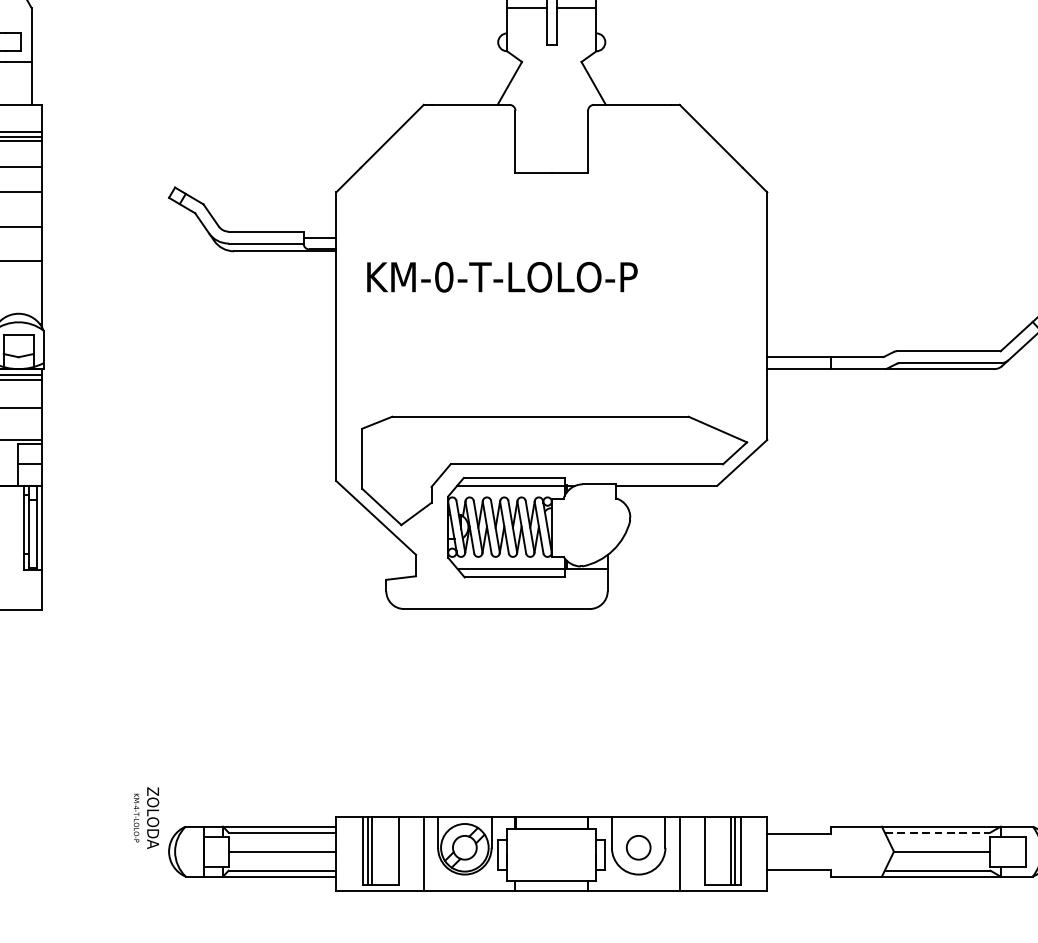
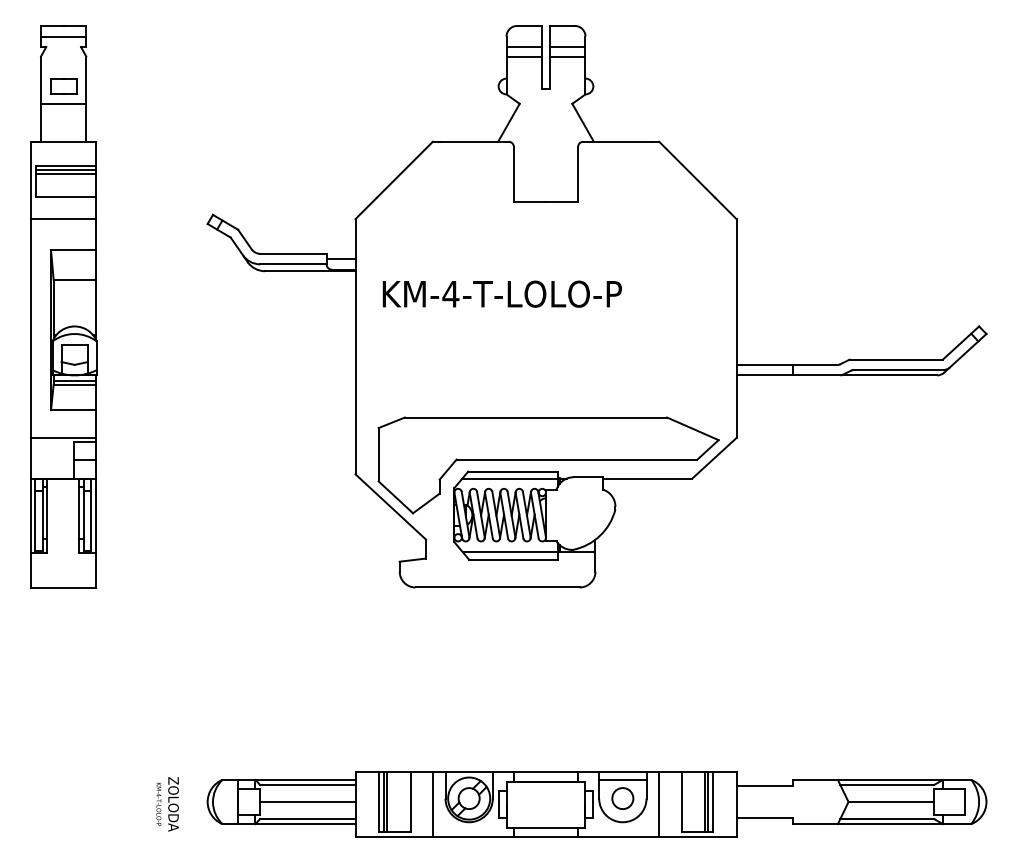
text: (443, 276) -> (450, 293), KM-0-T-LOLO-P -> KM-4-T-LOLO-P
text: (146, 818) -> (167, 804), moved
line: (638, 826) -> (622, 779), added
line: (938, 832) -> (887, 785), dashed -> solid

